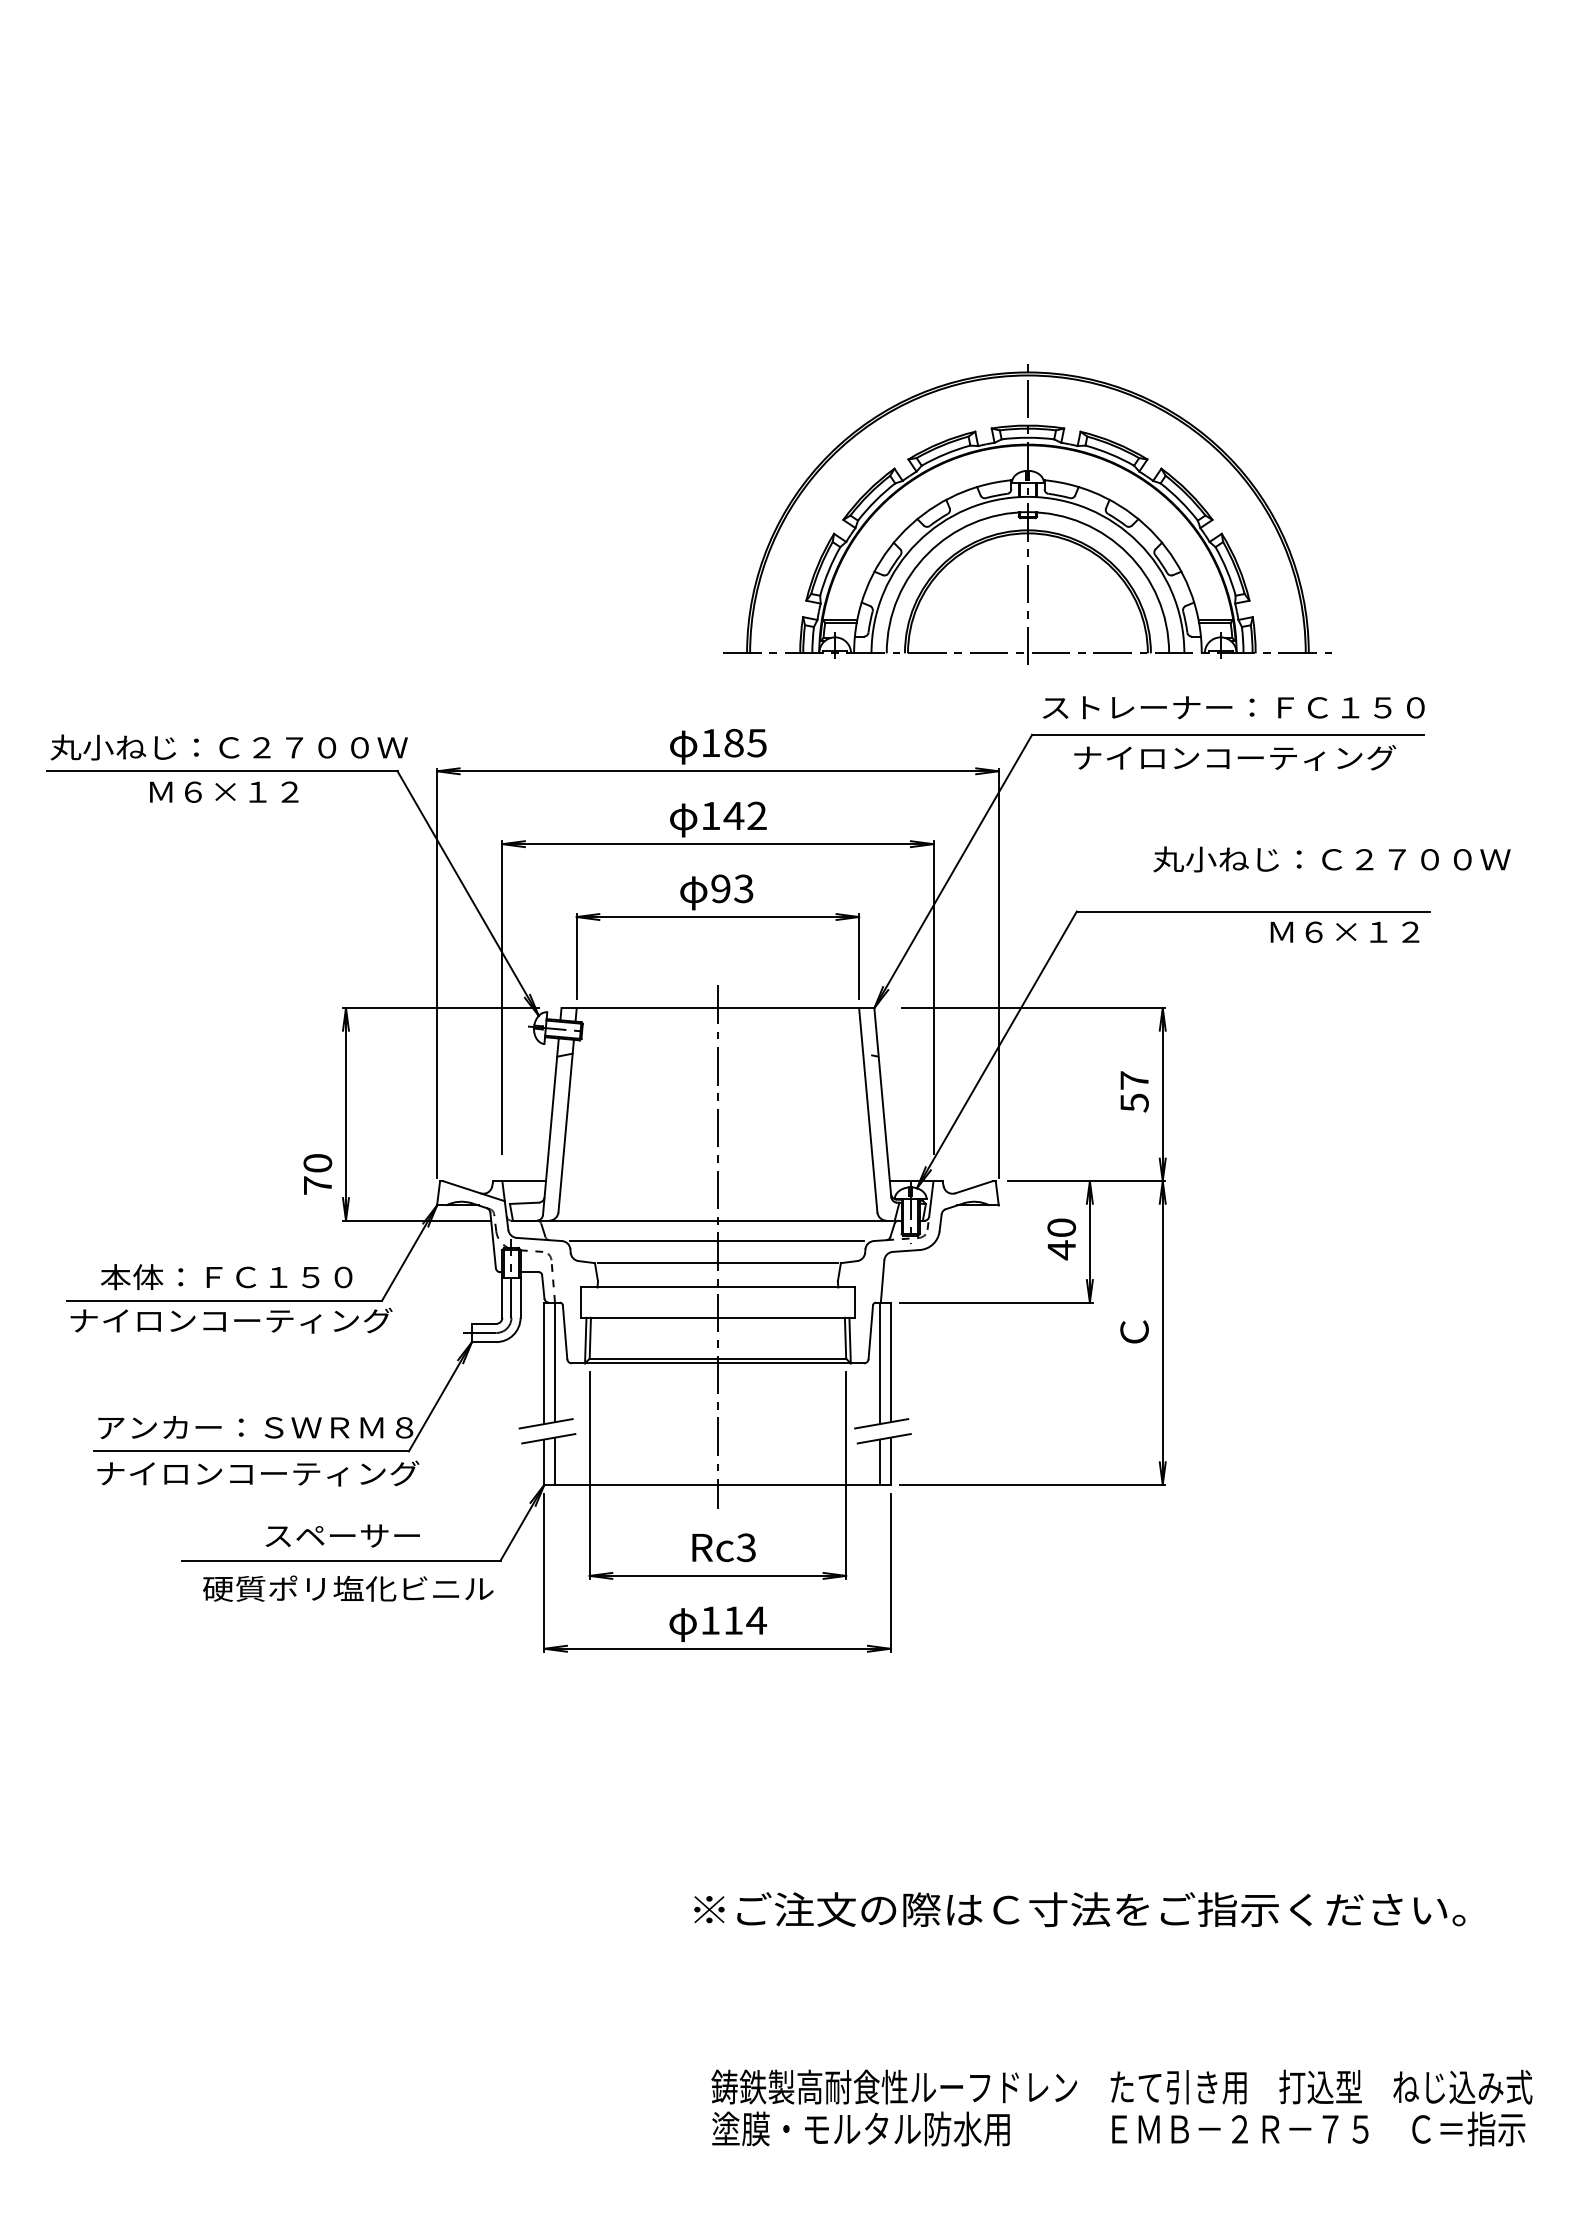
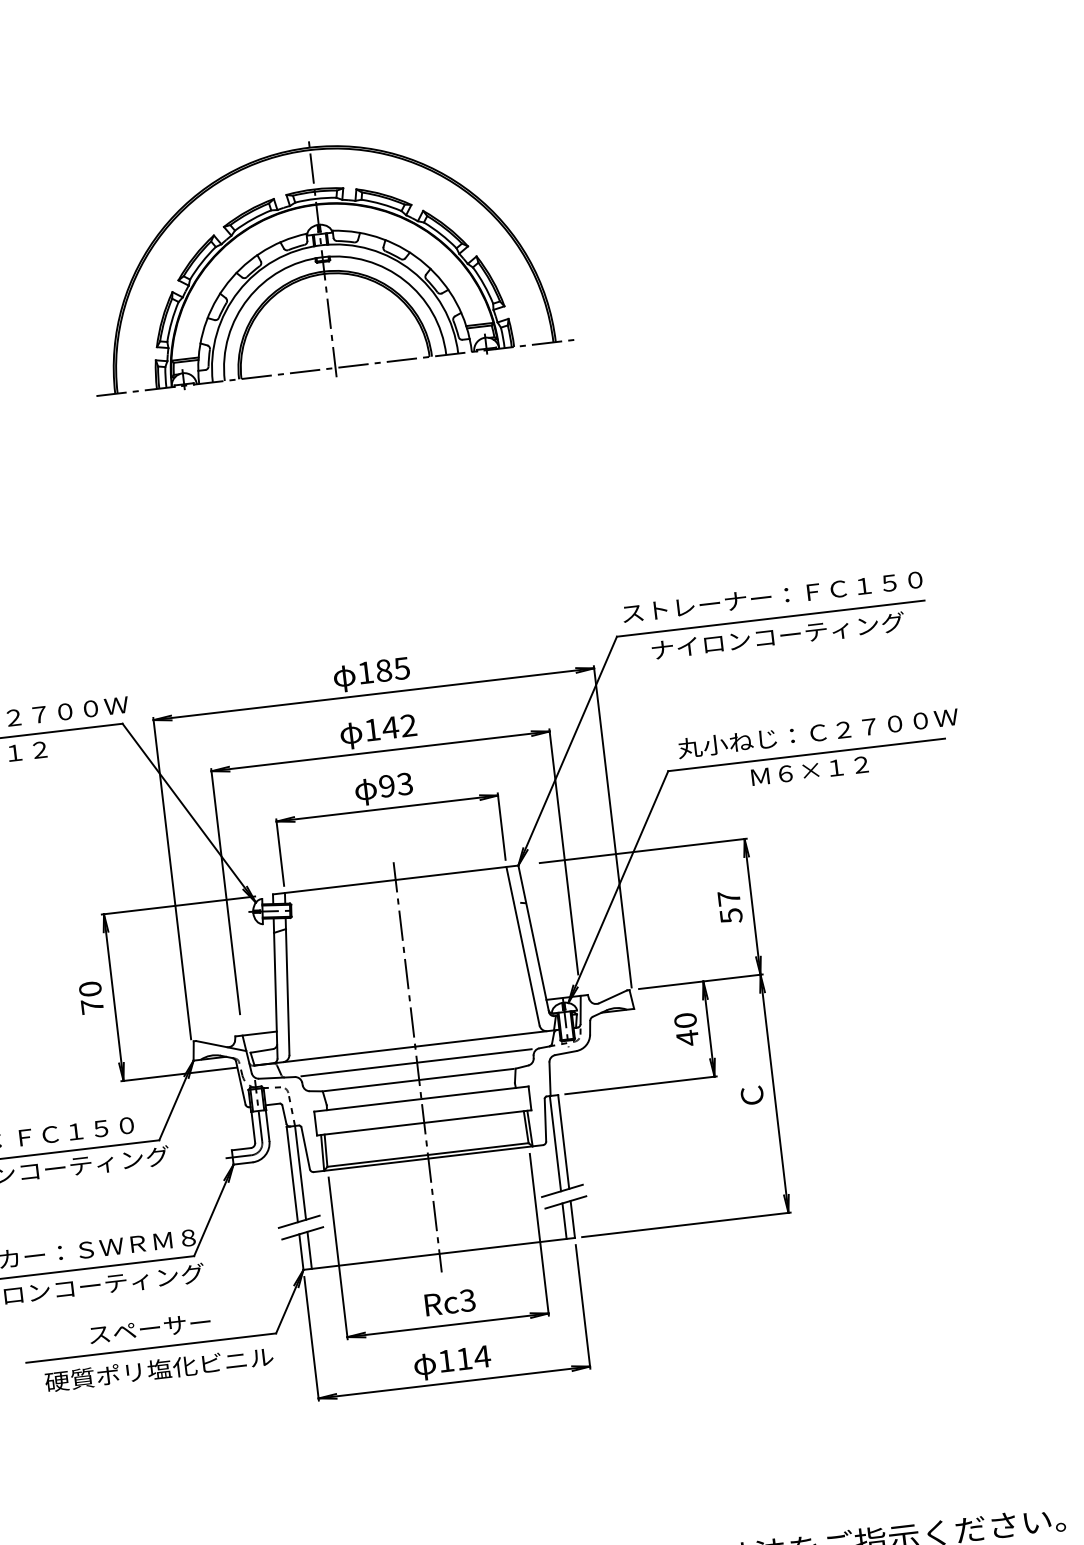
part: (1027, 514) -> (322, 259), moved
text: (1331, 859) -> (817, 732), moved
text: (1344, 931) -> (809, 770), moved
text: (317, 1174) -> (91, 997), moved

